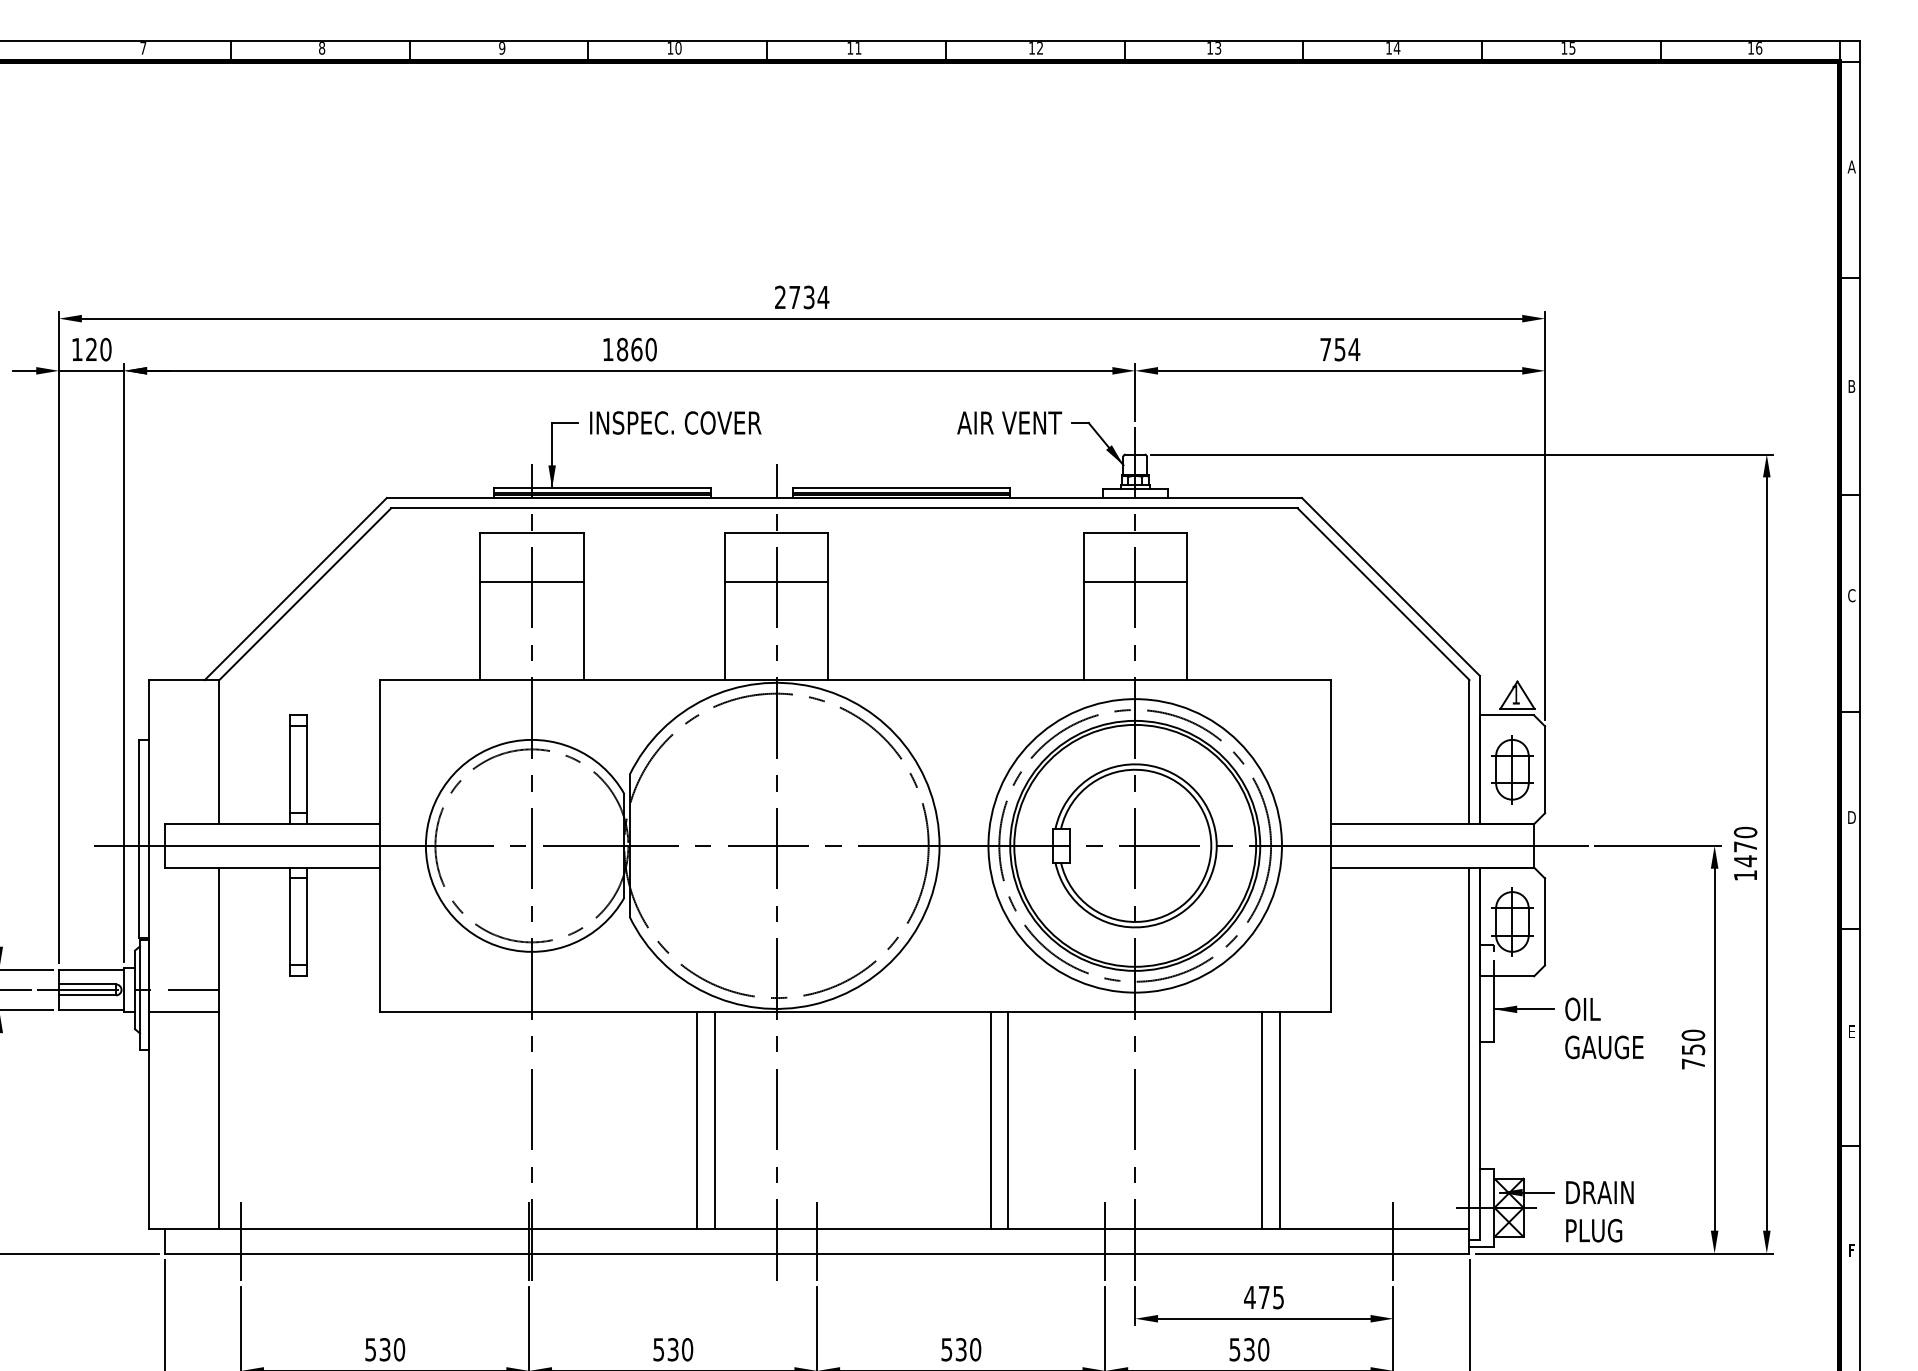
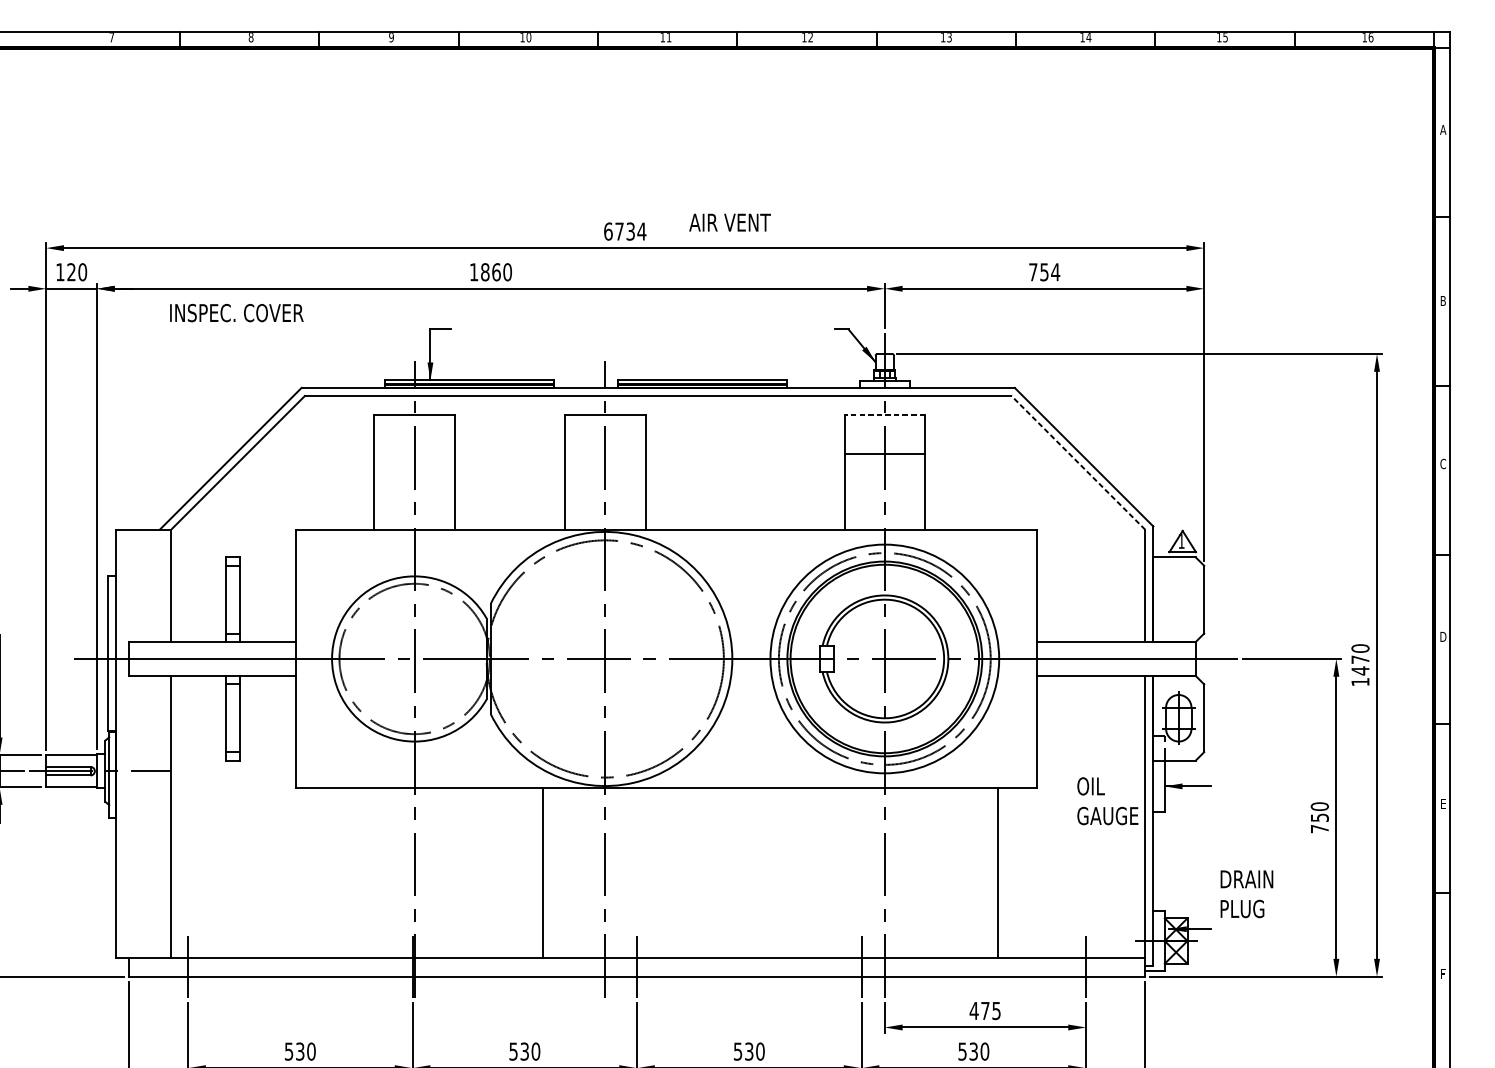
text: (780, 297) -> (608, 231), 2734 -> 6734
text: (675, 422) -> (236, 312), moved
text: (1009, 422) -> (729, 222), moved
line: (1135, 533) -> (885, 415), solid -> dashed
line: (531, 582) -> (414, 453), removed
line: (776, 582) -> (605, 453), removed
line: (1383, 593) -> (1078, 462), solid -> dashed
part: (1512, 769) -> (1178, 599), removed
line: (183, 1011) -> (143, 788), removed
text: (1604, 1028) -> (1107, 801), moved
line: (714, 1120) -> (556, 872), removed
line: (990, 1120) -> (772, 872), removed
line: (1008, 1120) -> (786, 872), removed
line: (1262, 1120) -> (984, 872), removed
text: (1599, 1211) -> (1246, 894), moved

